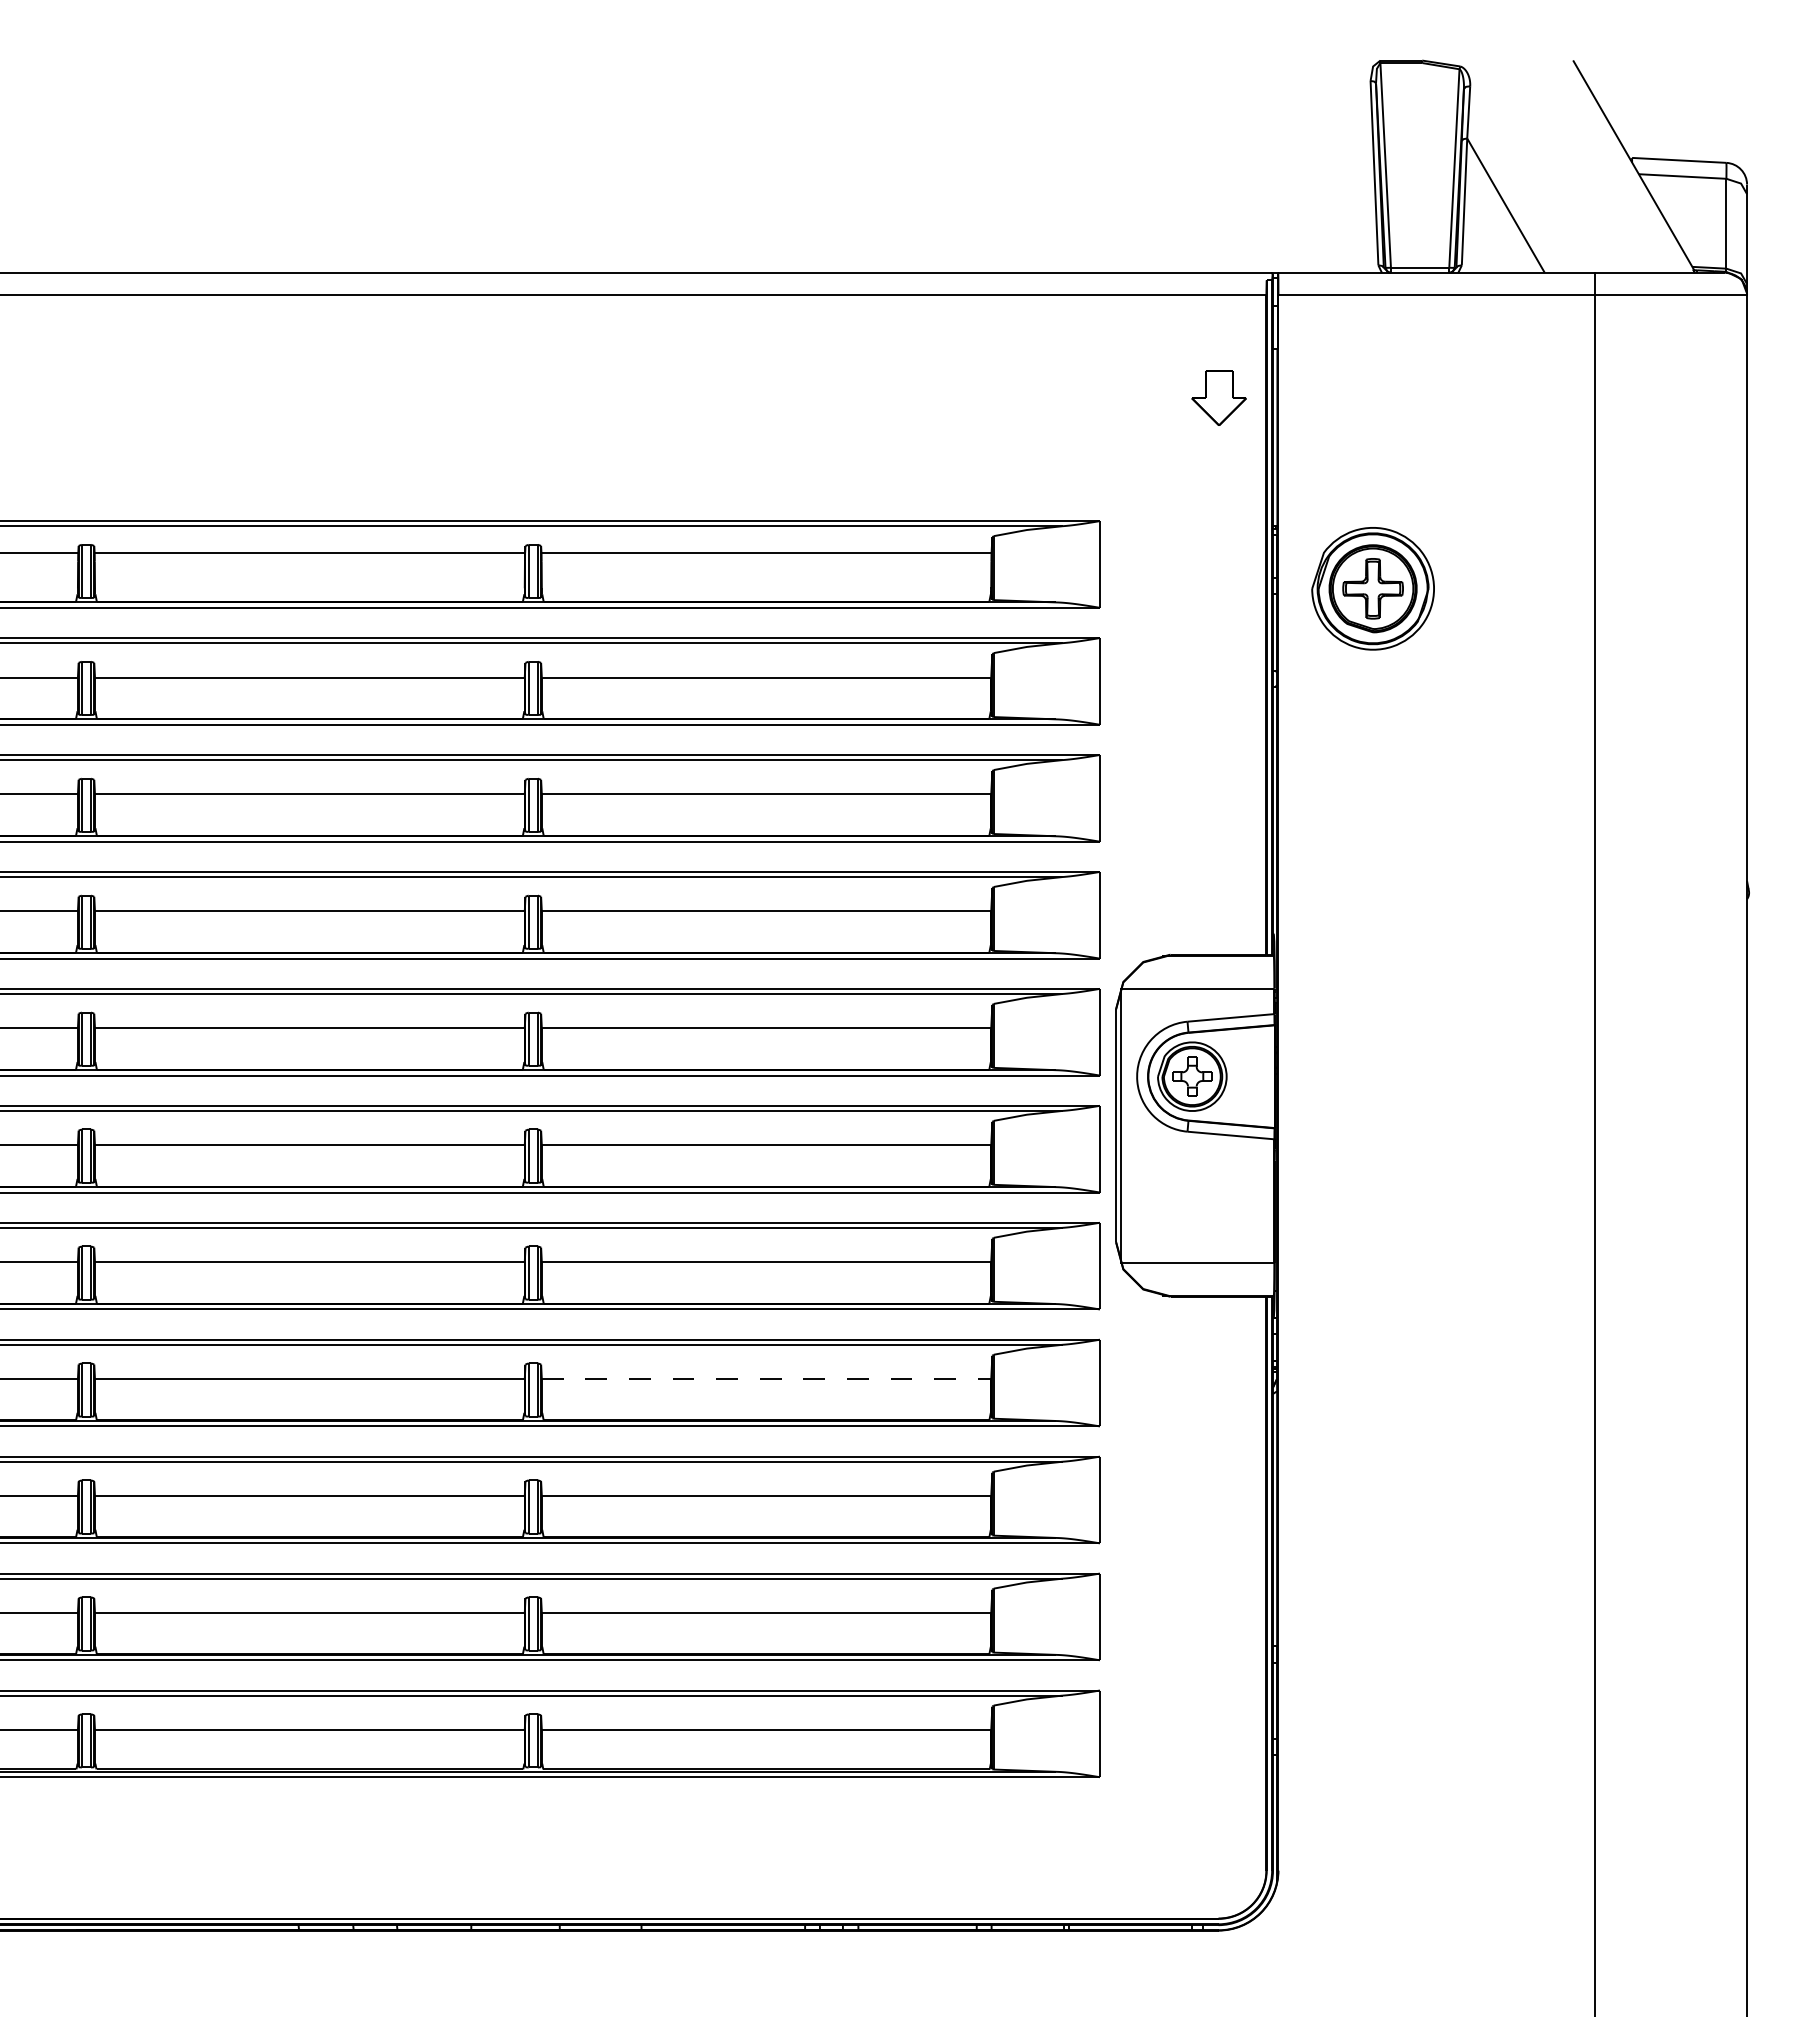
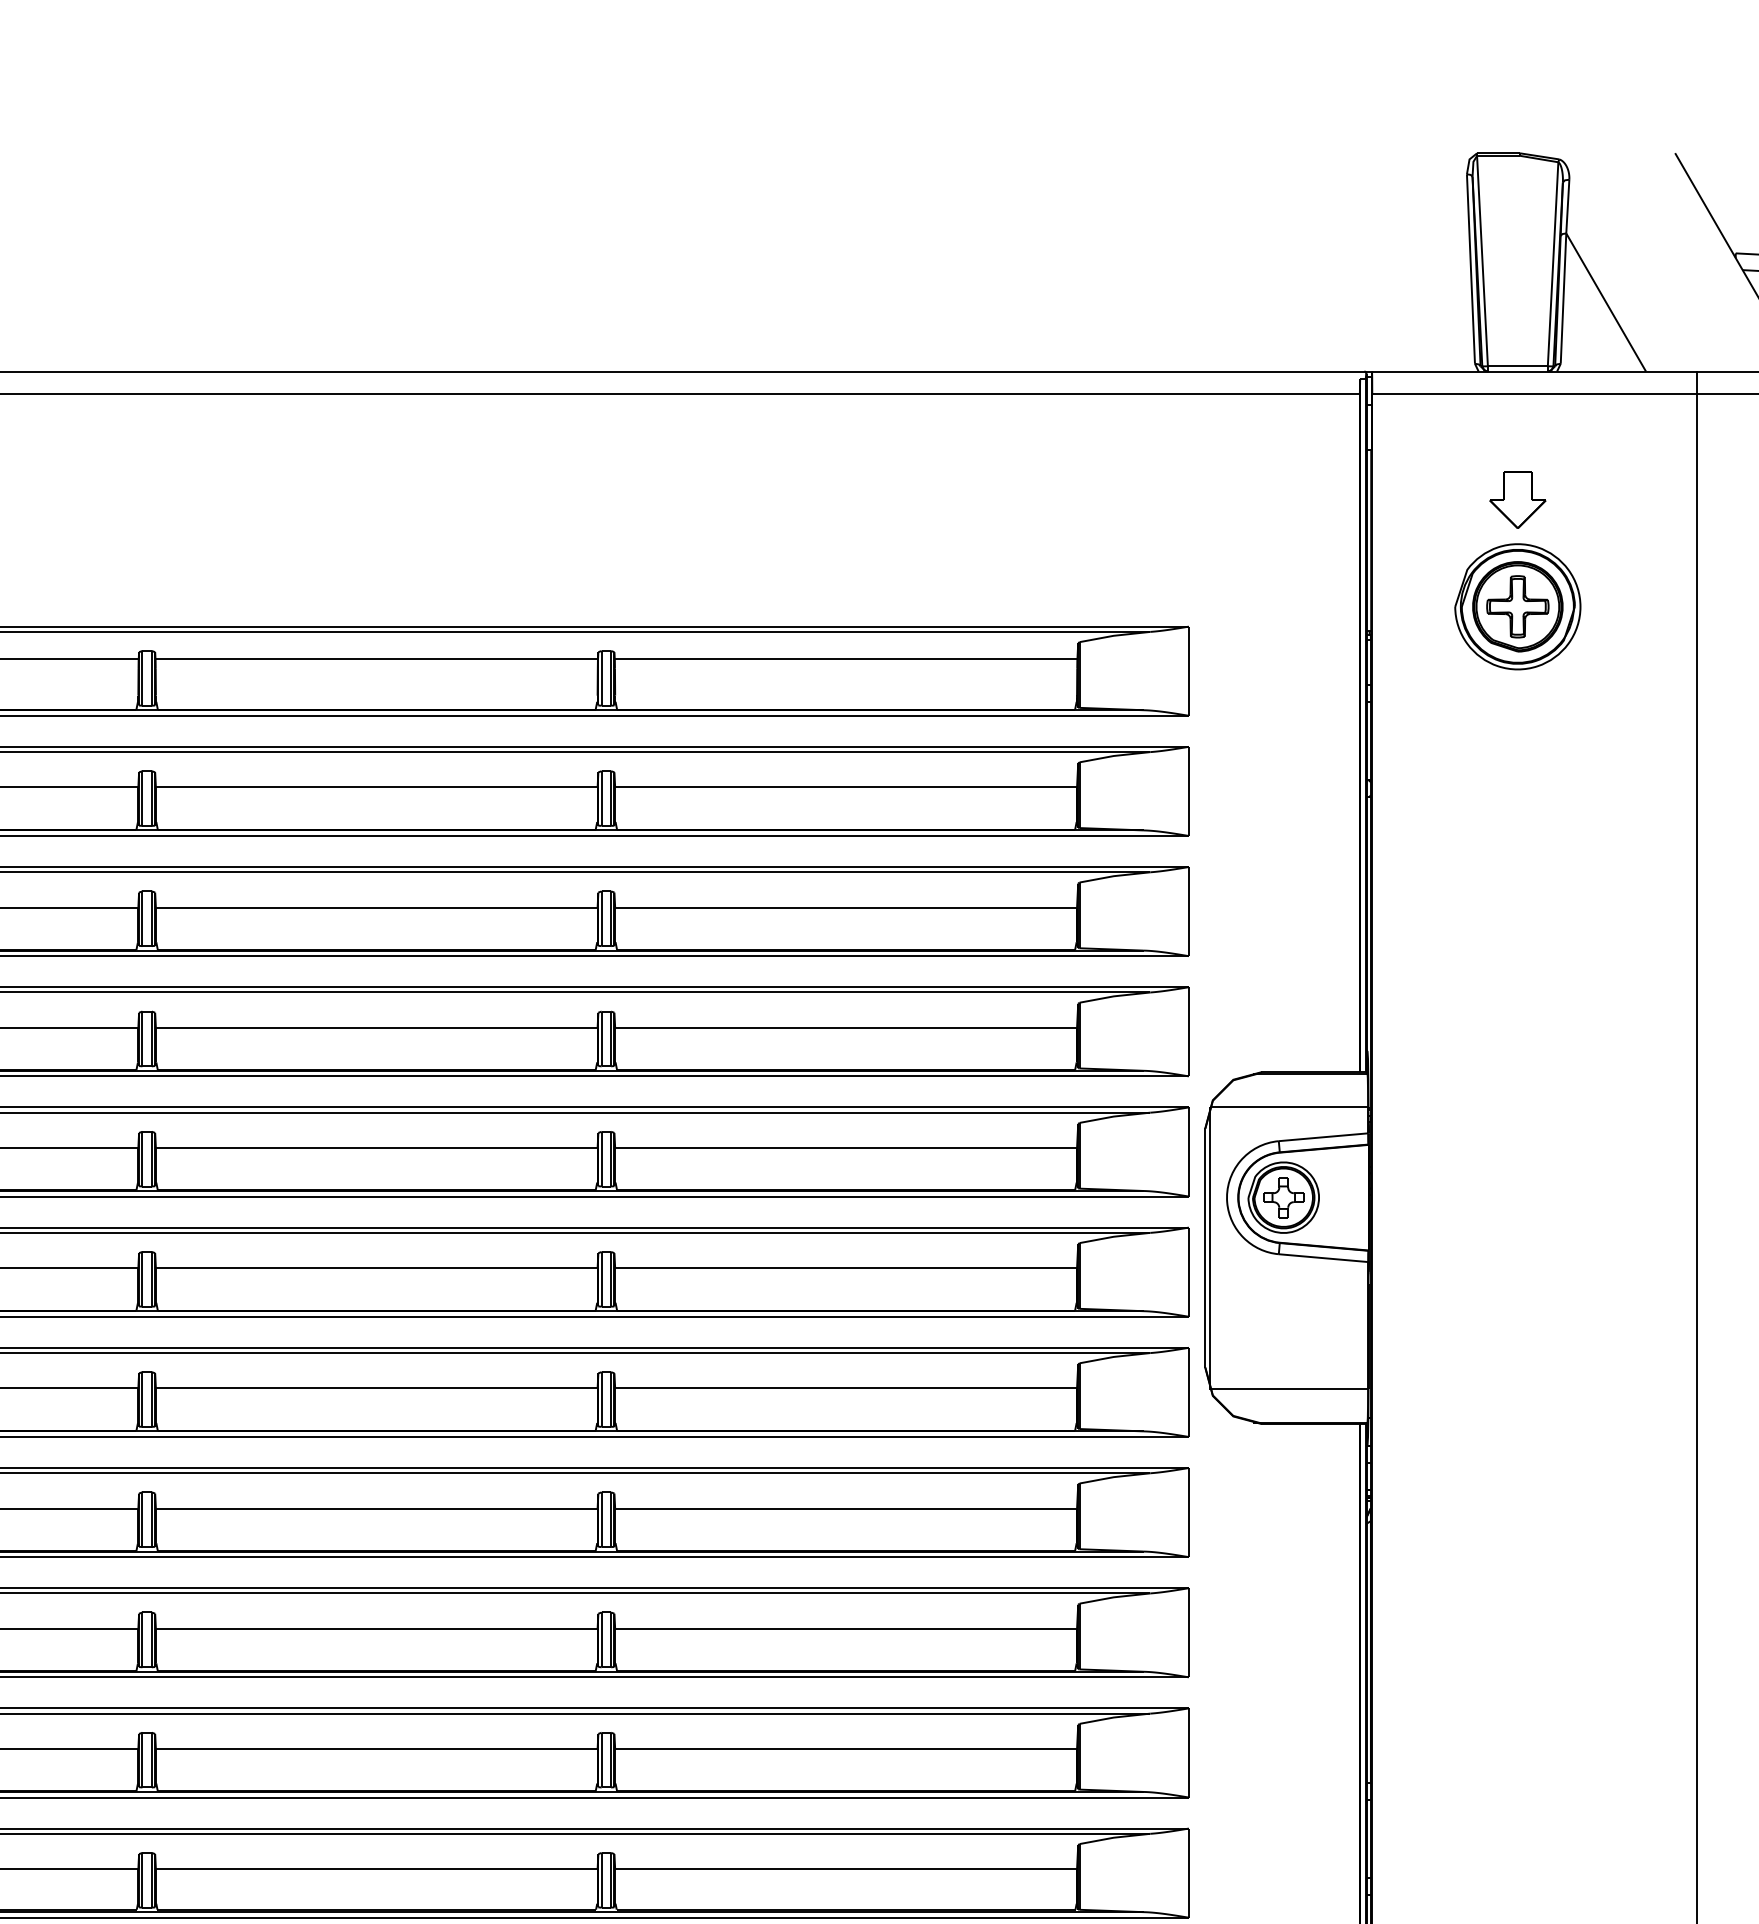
part: (1218, 397) -> (1517, 499), moved
part: (1372, 588) -> (1517, 606), moved
line: (766, 1379) -> (846, 1508), dashed -> solid

